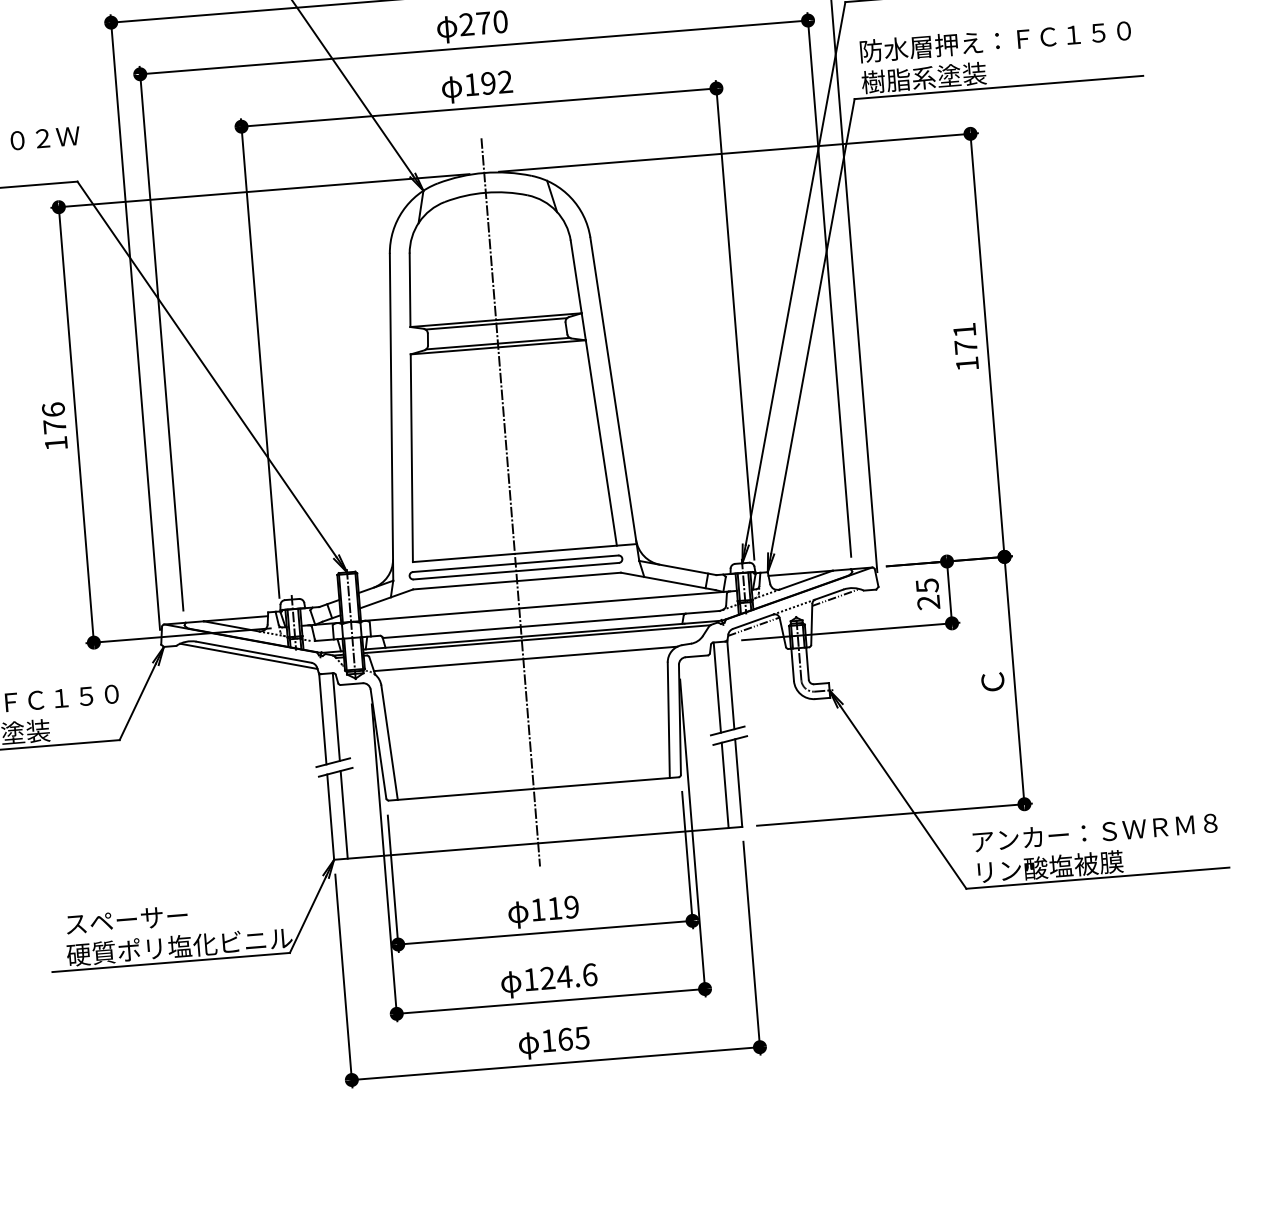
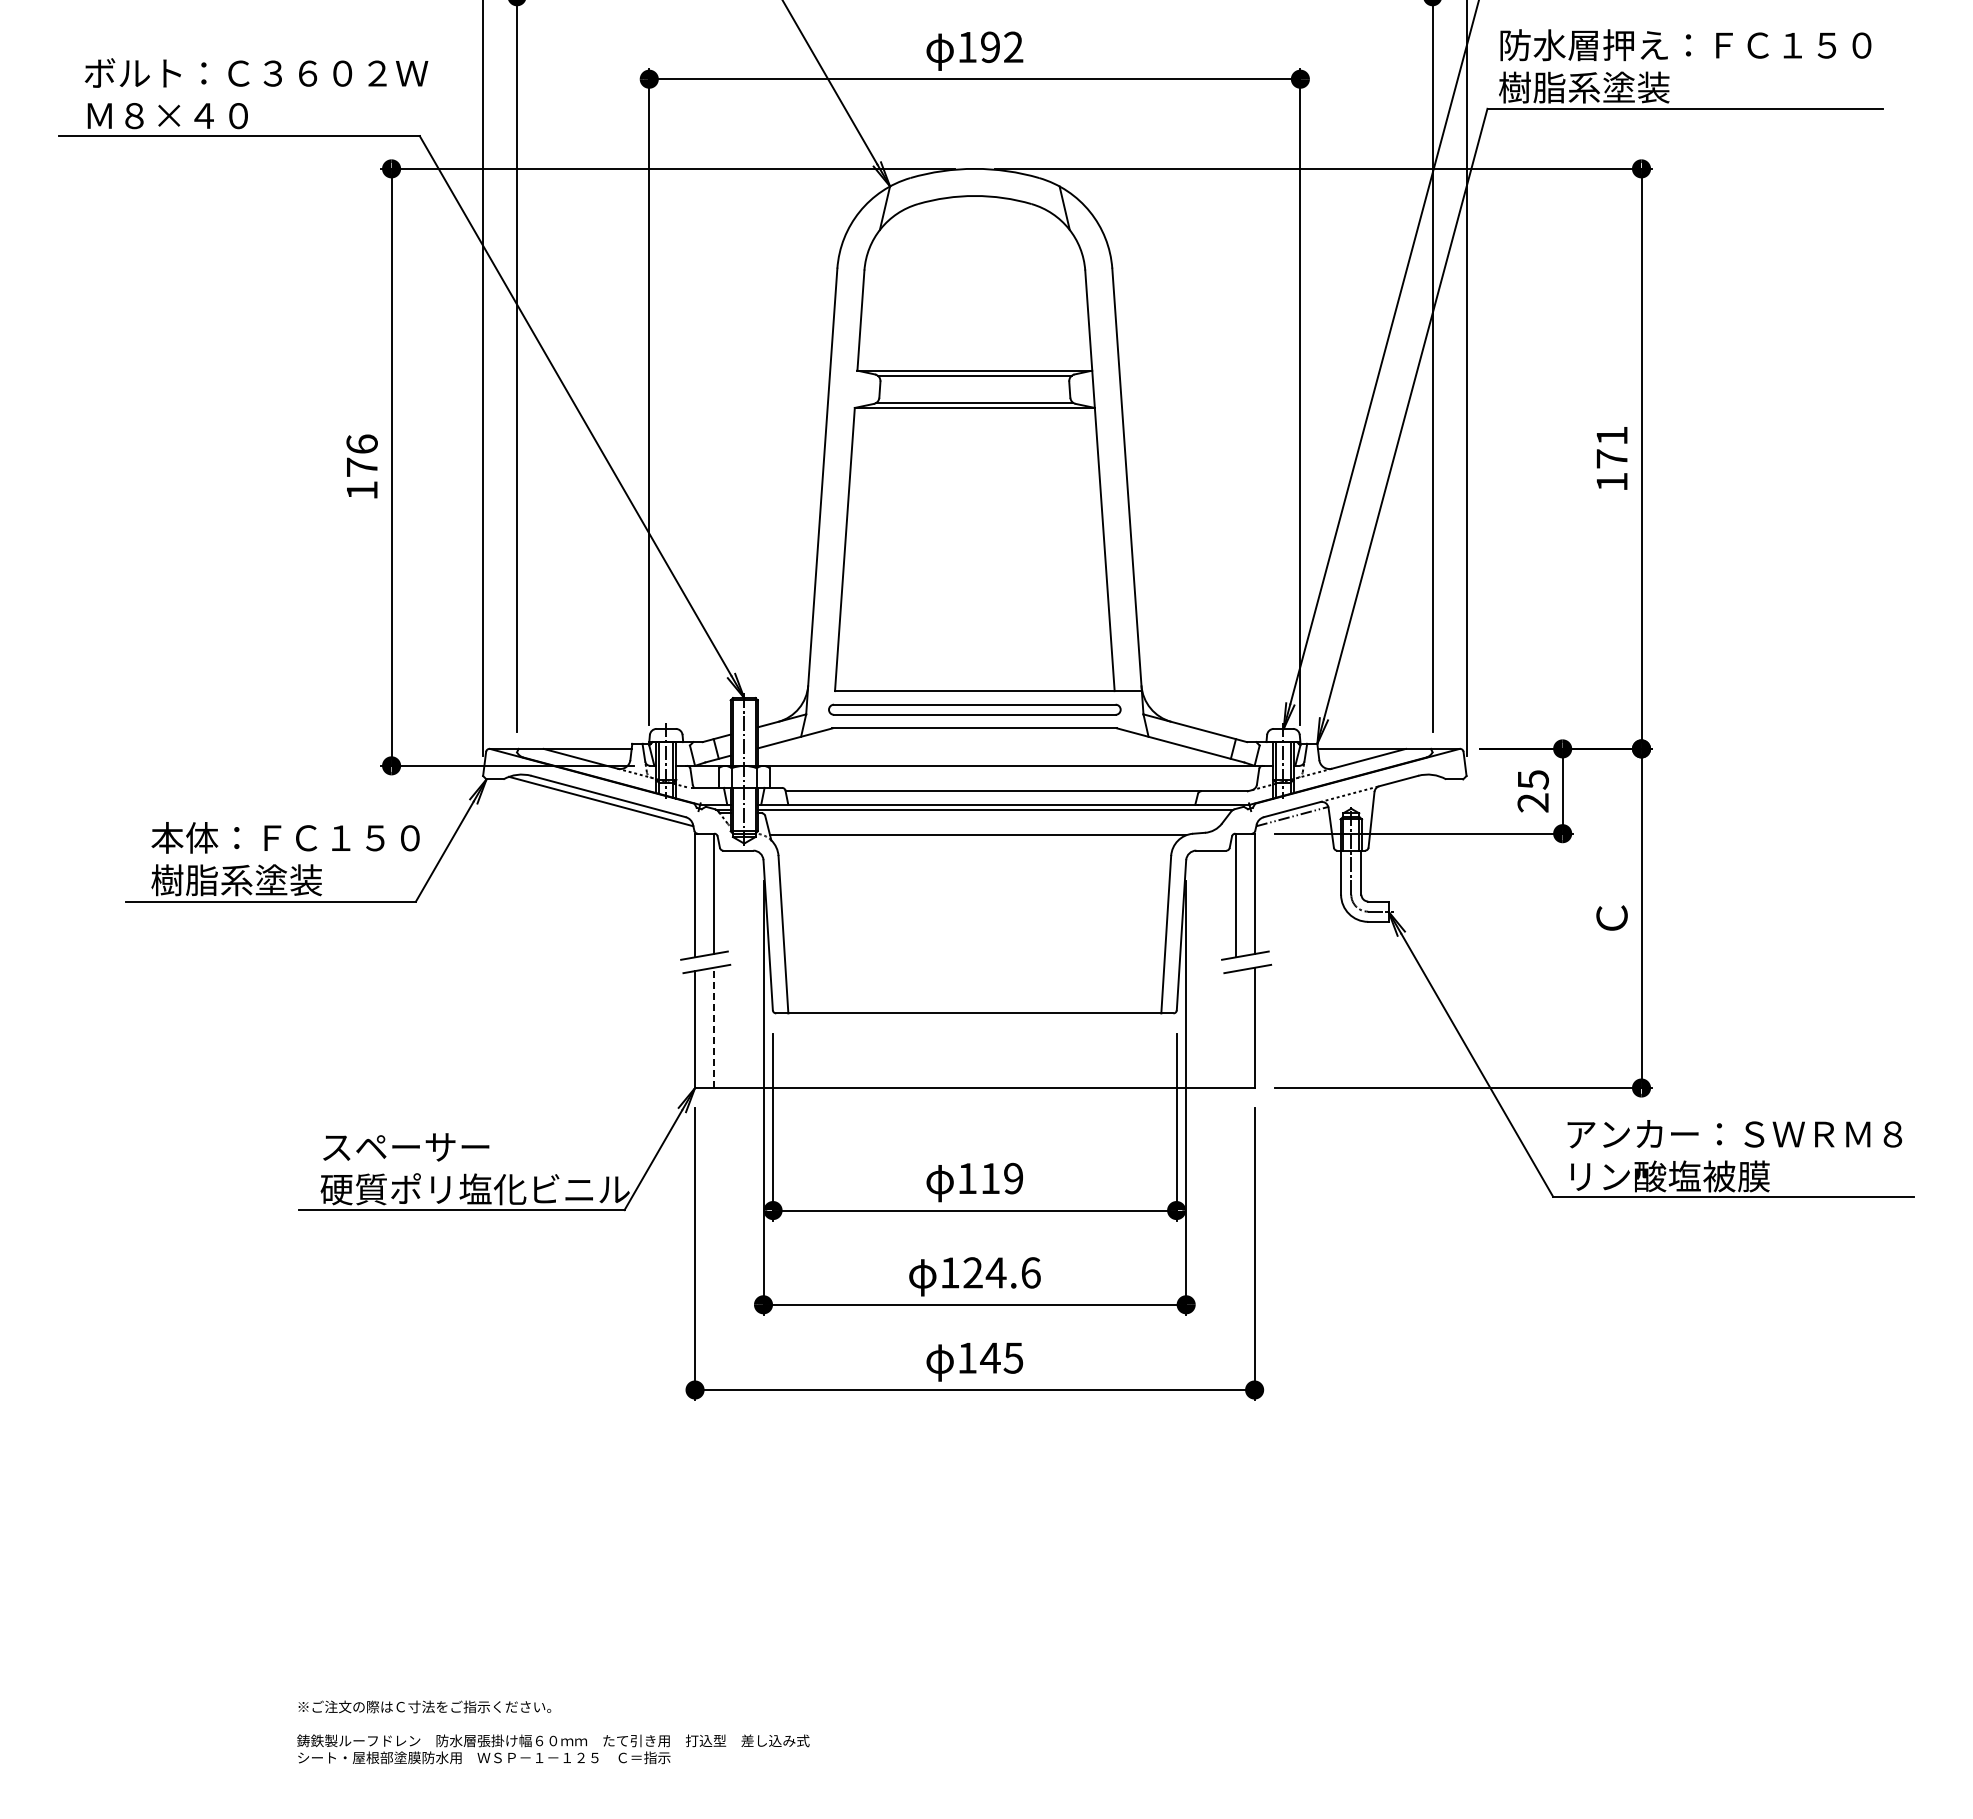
line: (510, 502) -> (974, 620), removed
line: (835, 597) -> (1407, 785), removed
line: (724, 785) -> (1235, 1029), removed
line: (344, 814) -> (713, 1027), solid -> dashed
text: (565, 1038) -> (990, 1357), 165 -> 145

